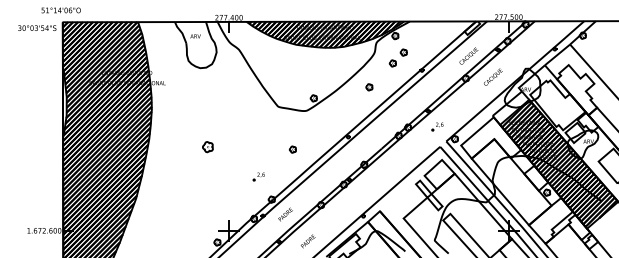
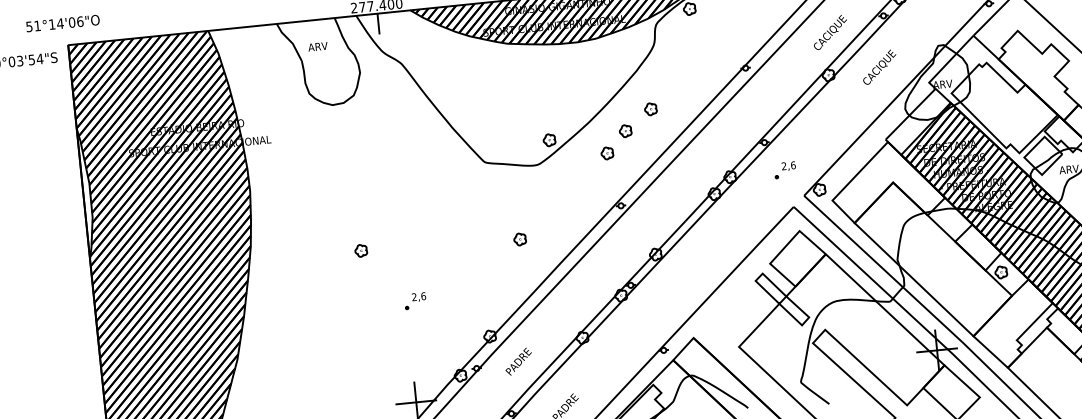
part: (397, 57) -> (614, 141), moved
part: (207, 147) -> (360, 251), size x0.62
part: (258, 176) -> (414, 300), moved

